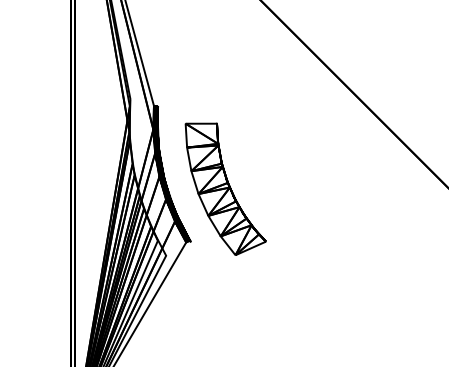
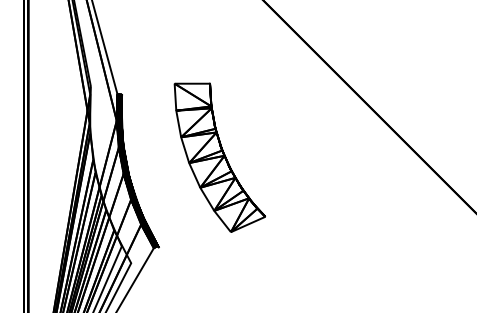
part: (225, 188) -> (219, 156), moved

